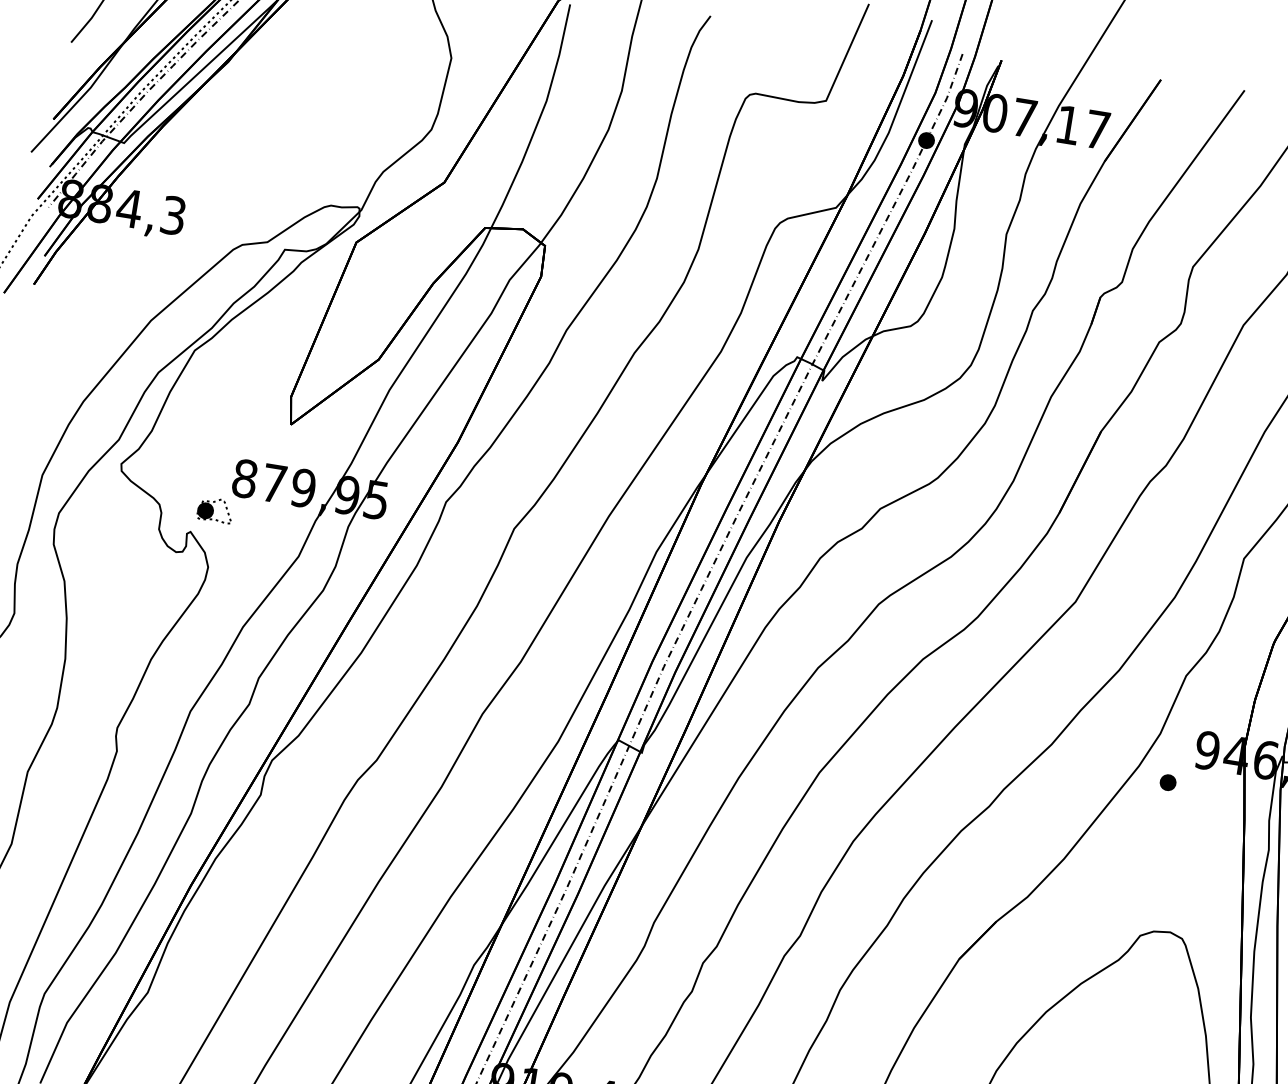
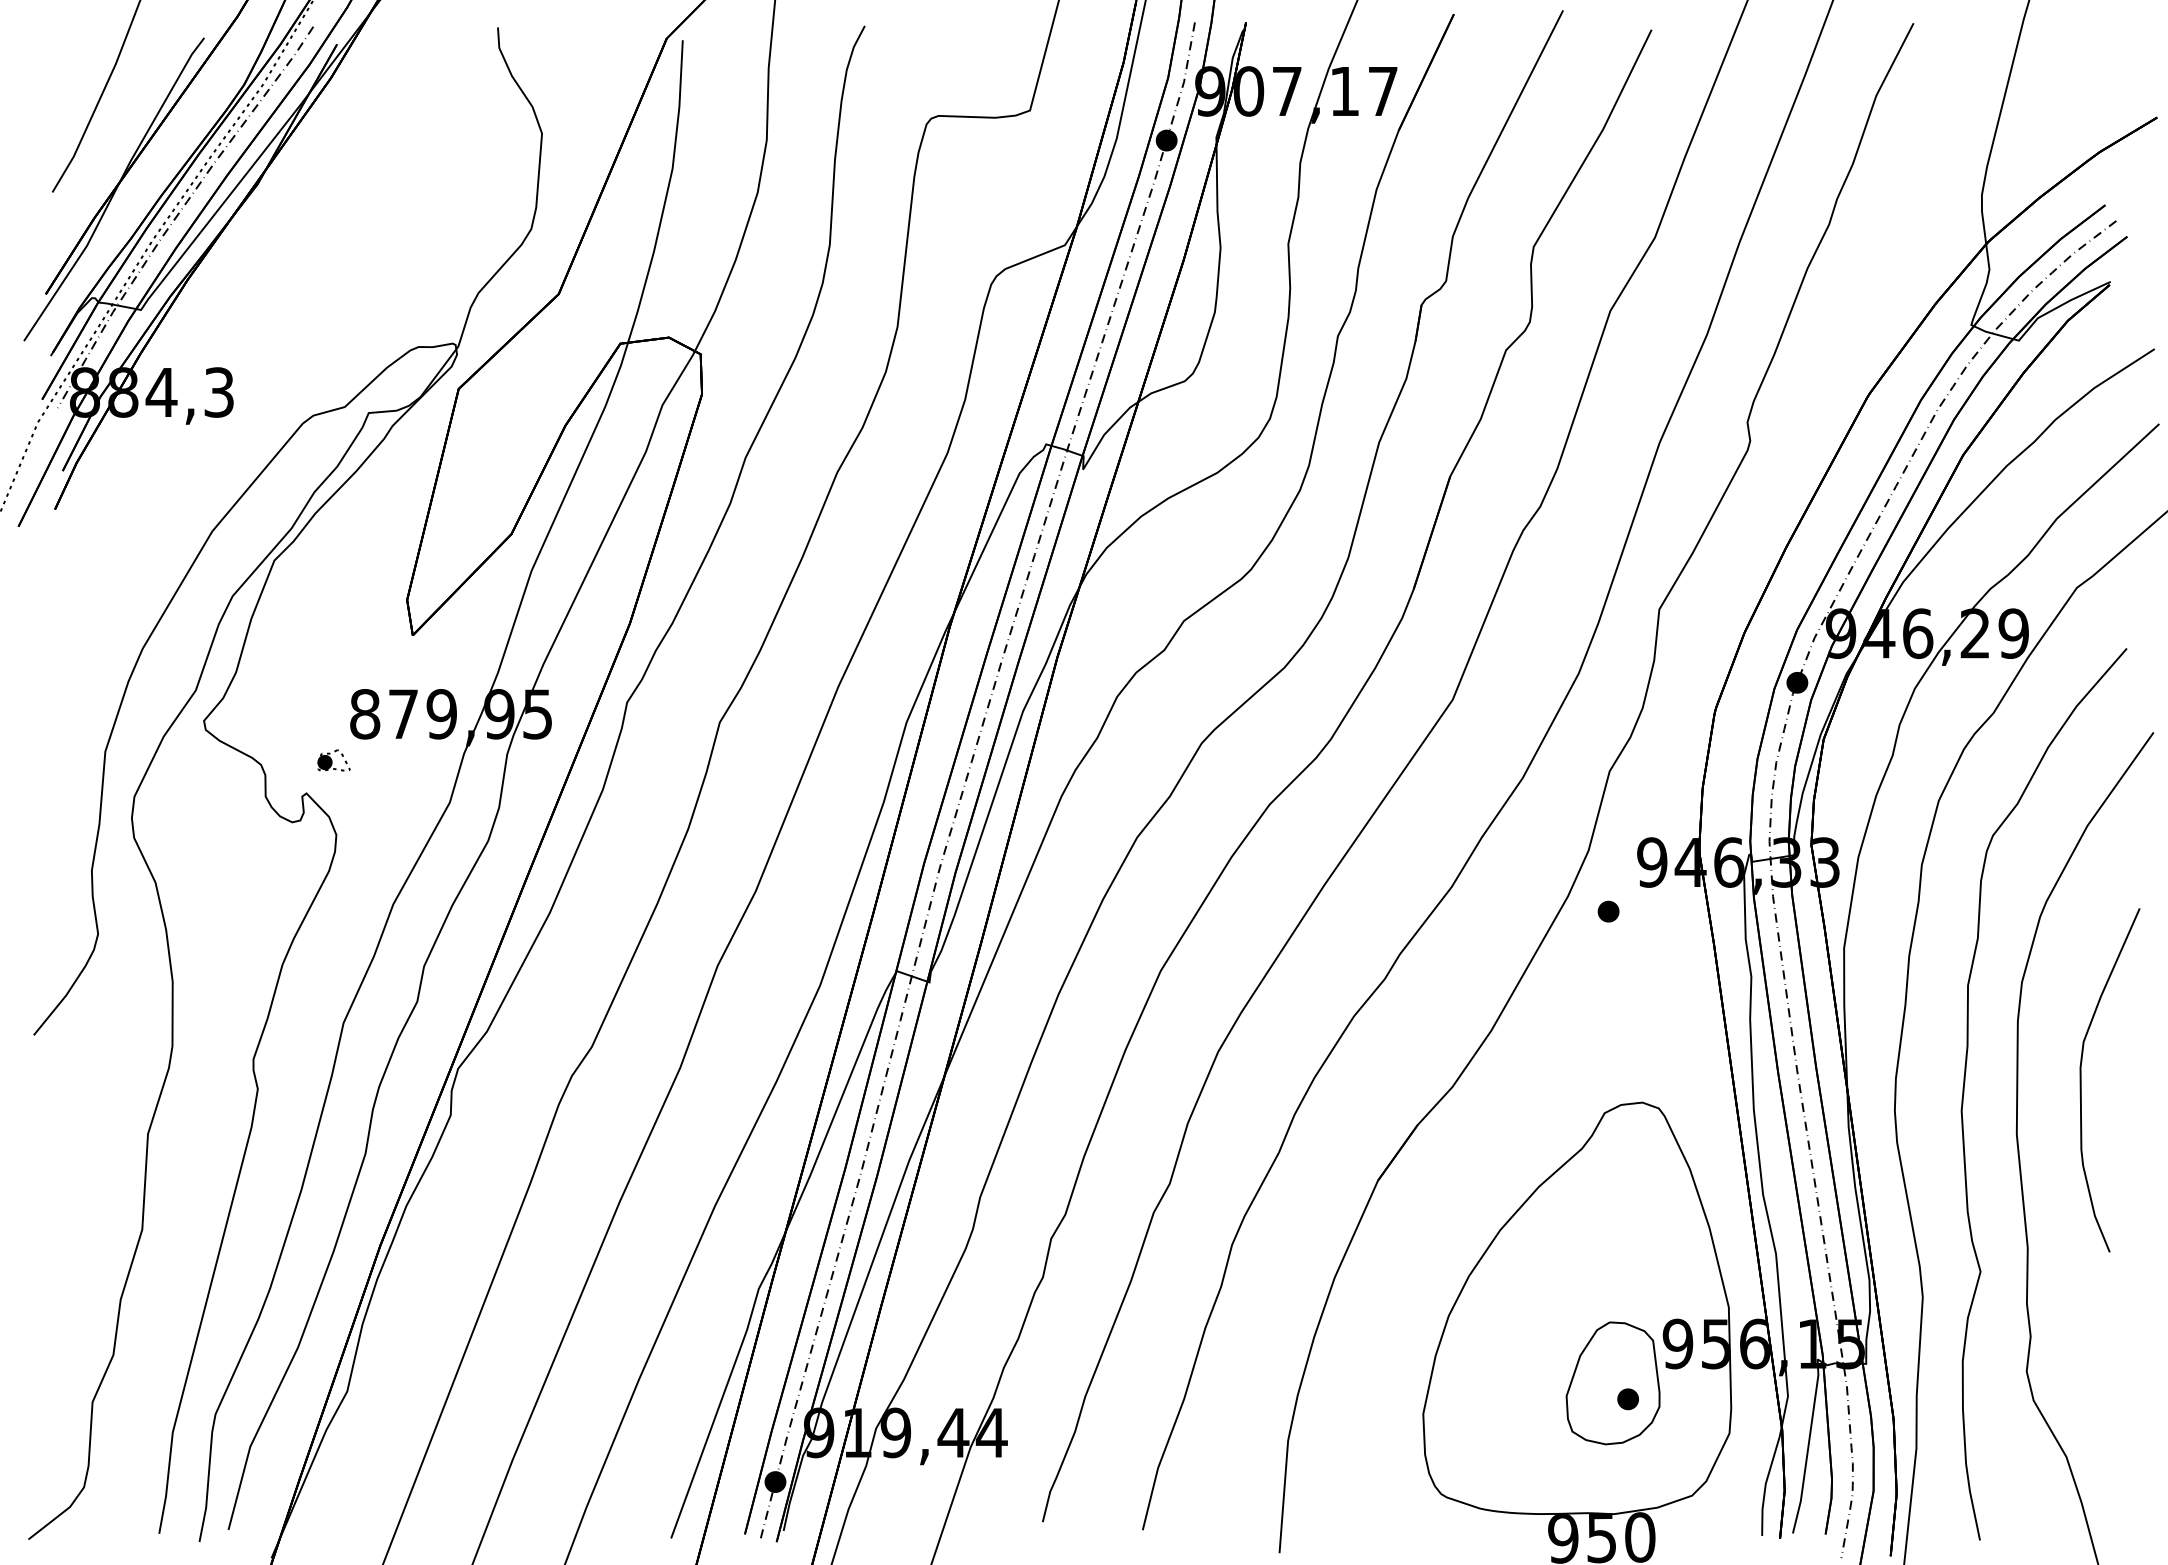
part: (215, 510) -> (333, 760), size x0.7

